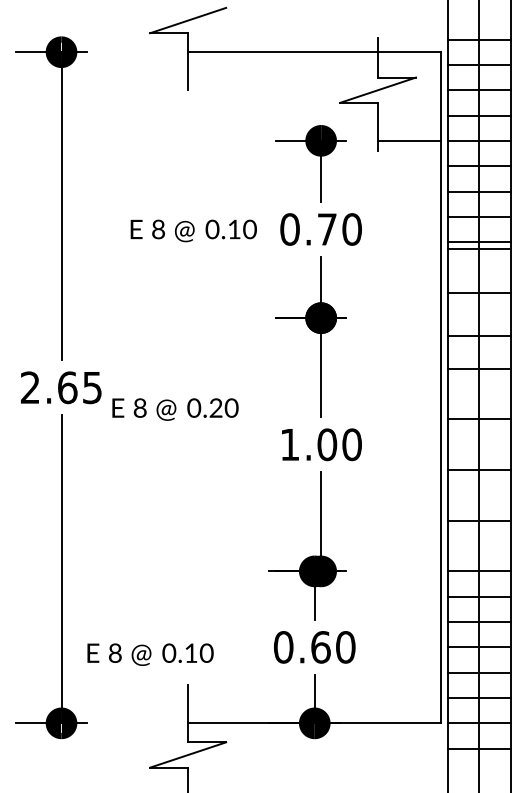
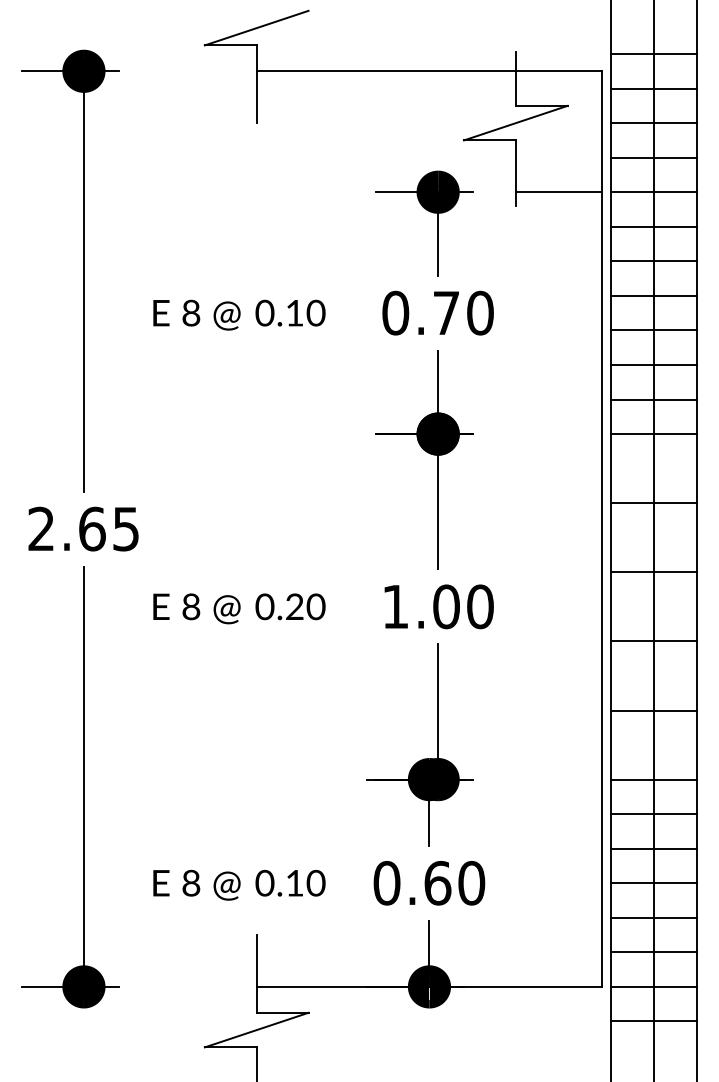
text: (193, 230) -> (239, 314), moved
line: (479, 249) -> (653, 365), moved
line: (479, 336) -> (653, 434), moved
text: (175, 409) -> (239, 608), moved
text: (150, 654) -> (239, 884), moved

